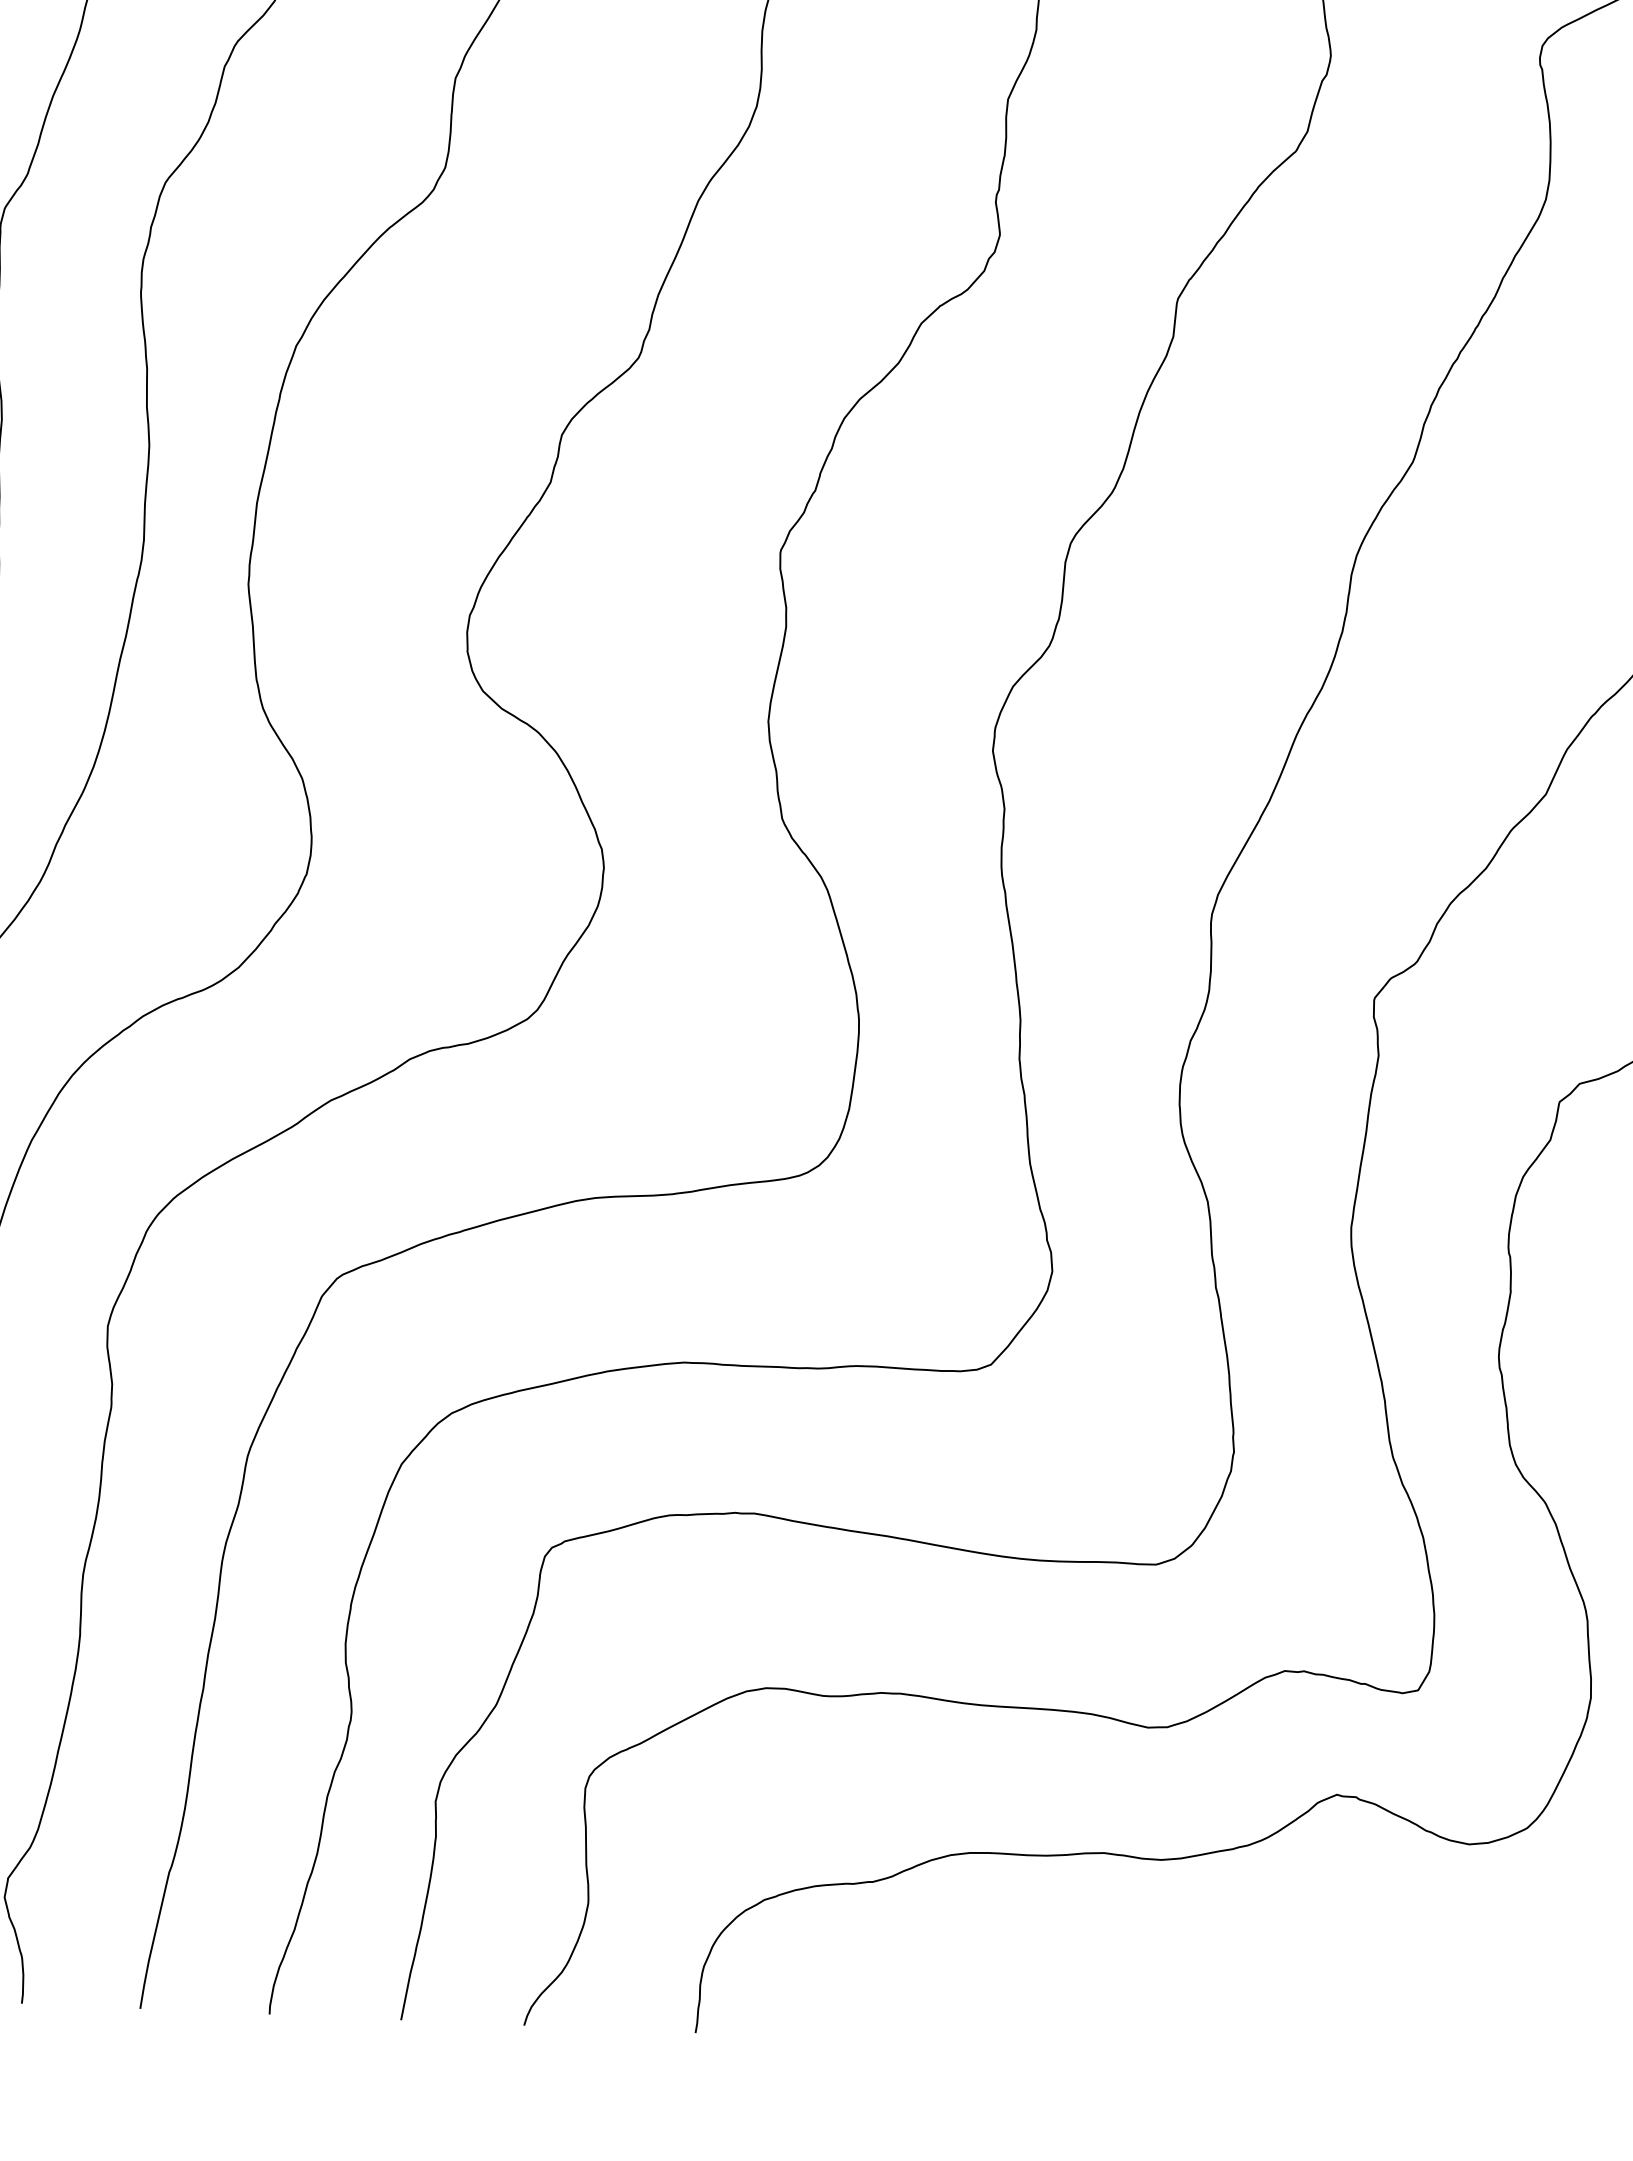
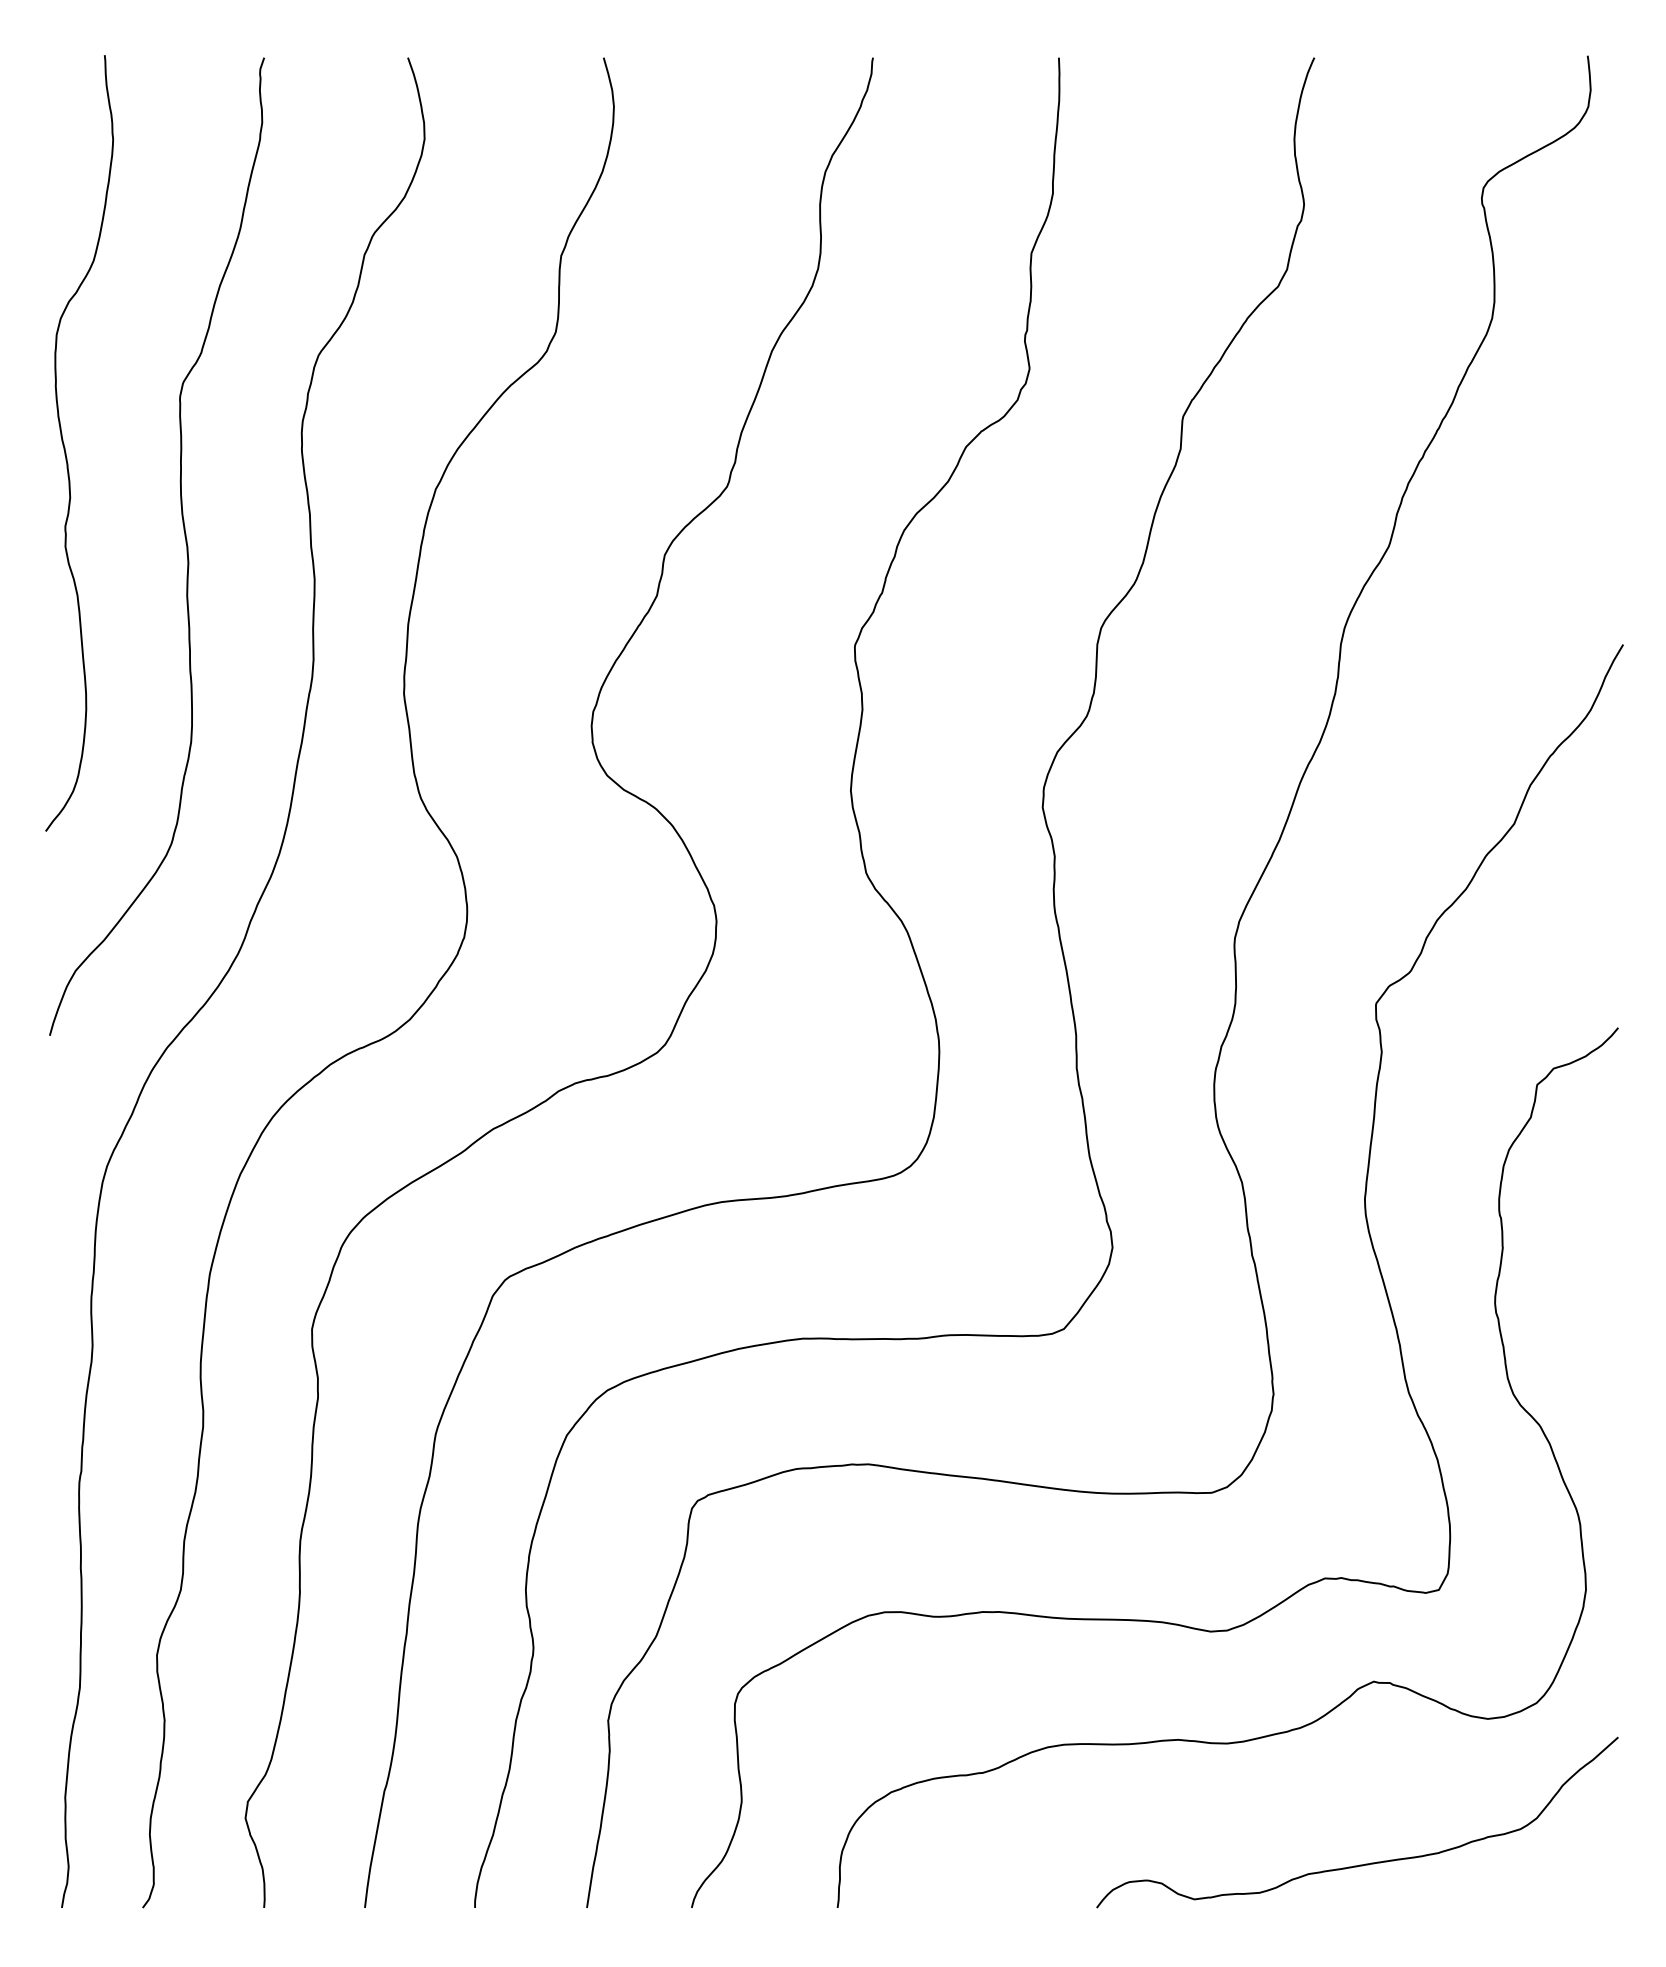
curve: (1317, 2007) -> (1365, 1863), added

